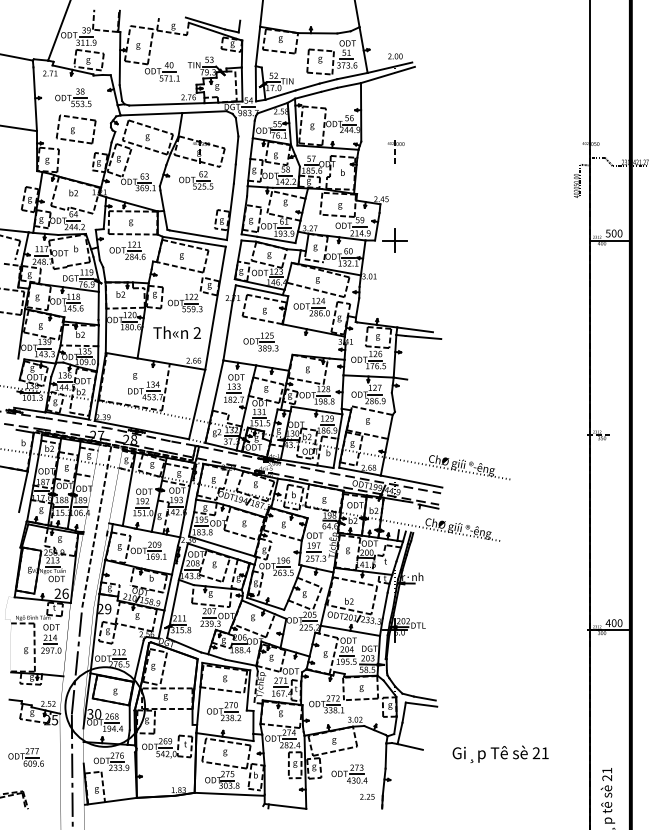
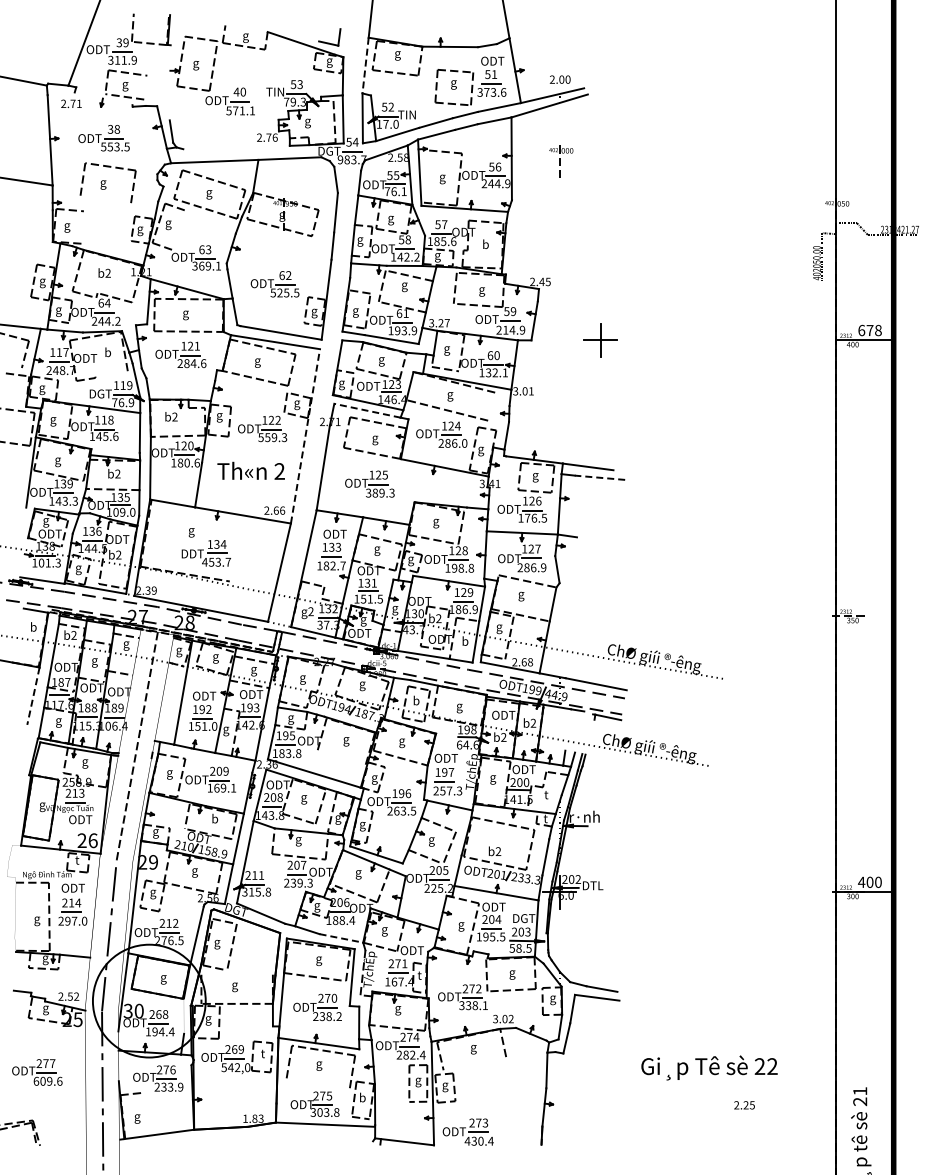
line: (205, 23) -> (291, 32), removed
line: (257, 47) -> (365, 66), solid -> dashed
line: (119, 58) -> (169, 82), removed
line: (102, 61) -> (145, 87), removed
line: (72, 69) -> (103, 98), removed
line: (166, 104) -> (236, 147), removed
line: (300, 124) -> (426, 176), removed
line: (74, 141) -> (105, 199), removed
part: (396, 151) -> (561, 161), moved
line: (58, 160) -> (82, 227), removed
line: (126, 162) -> (179, 230), removed
part: (195, 180) -> (274, 284), moved
text: (613, 233) -> (869, 330), 500 -> 678
part: (394, 240) -> (600, 340), moved
line: (78, 263) -> (111, 373), removed
line: (346, 287) -> (491, 406), removed
line: (259, 290) -> (367, 410), solid -> dashed
line: (215, 307) -> (305, 435), solid -> dashed
line: (423, 337) -> (599, 477), solid -> dashed
line: (165, 387) -> (234, 548), removed
line: (23, 491) -> (33, 696), solid -> dashed
line: (240, 535) -> (341, 757), removed
line: (240, 662) -> (341, 938), solid -> dashed
line: (166, 688) -> (236, 974), removed
line: (129, 717) -> (183, 1015), removed
line: (410, 746) -> (581, 1057), removed
line: (334, 751) -> (474, 1063), removed
text: (545, 753) -> (772, 1066), 21 -> 22
line: (223, 765) -> (317, 1083), removed
part: (348, 773) -> (467, 1131), moved
line: (103, 786) -> (146, 1113), removed
text: (367, 797) -> (744, 1105), moved

